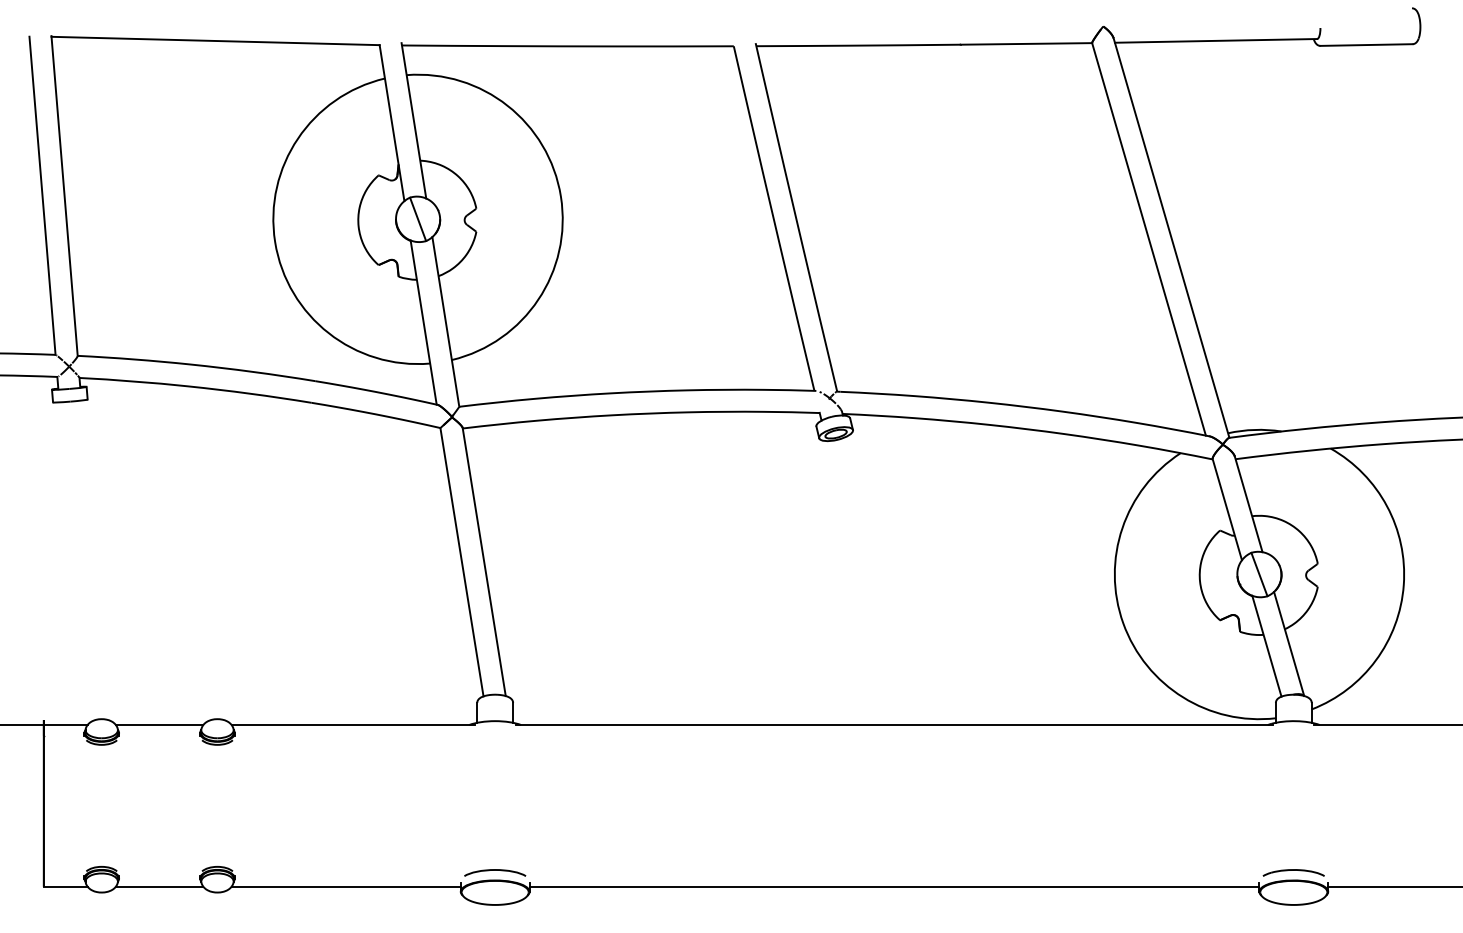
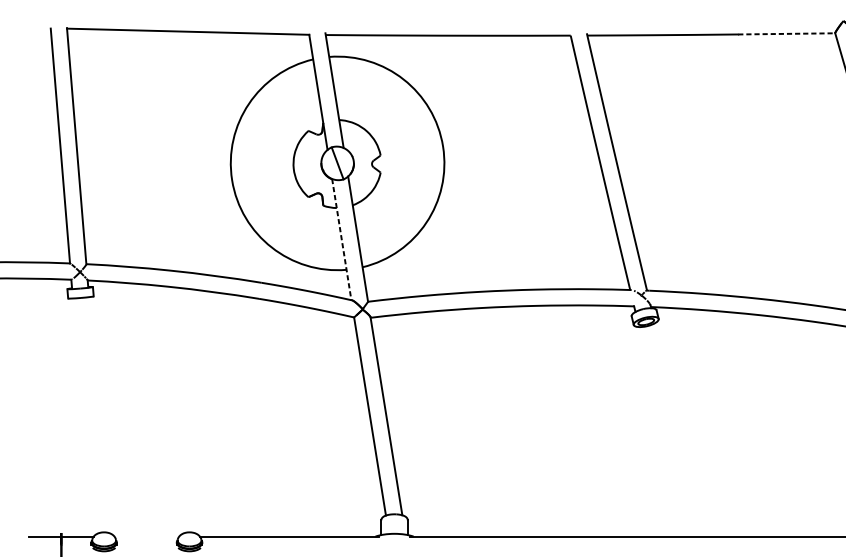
line: (1026, 43) -> (786, 33), solid -> dashed
line: (423, 323) -> (341, 240), solid -> dashed
line: (159, 725) -> (146, 537), removed

